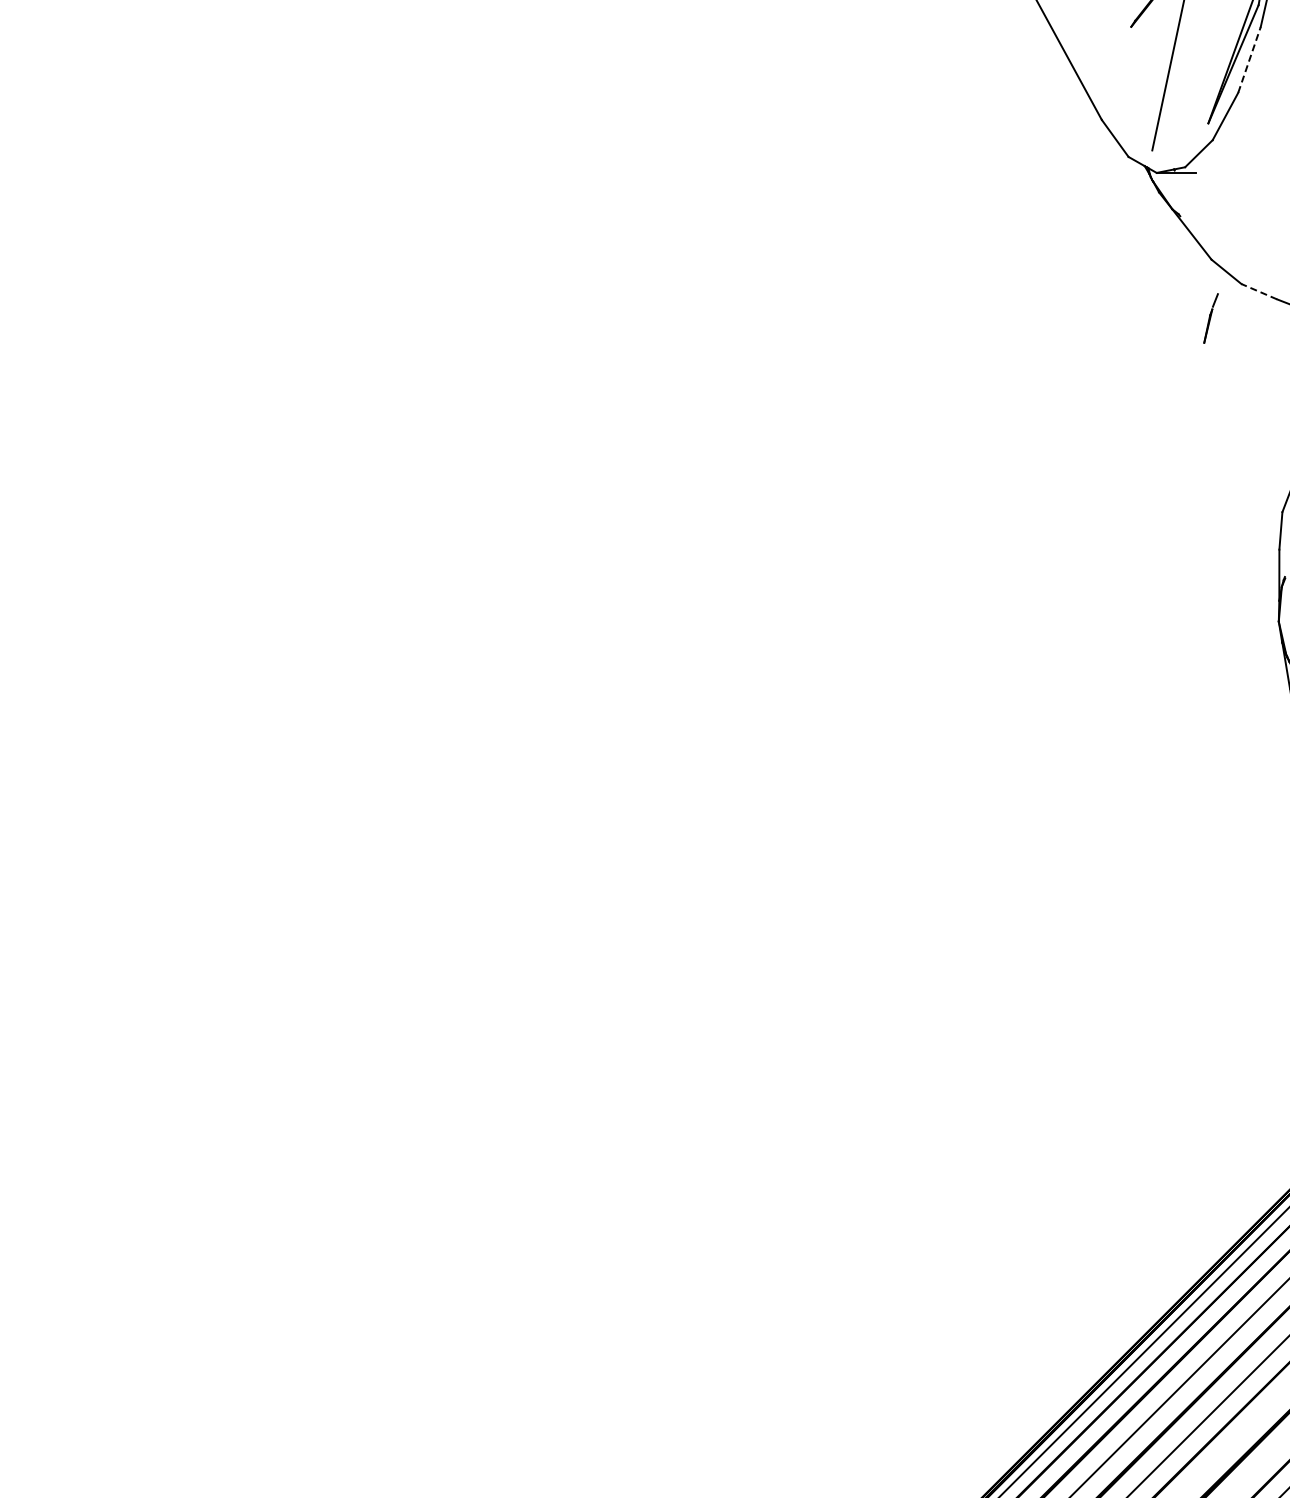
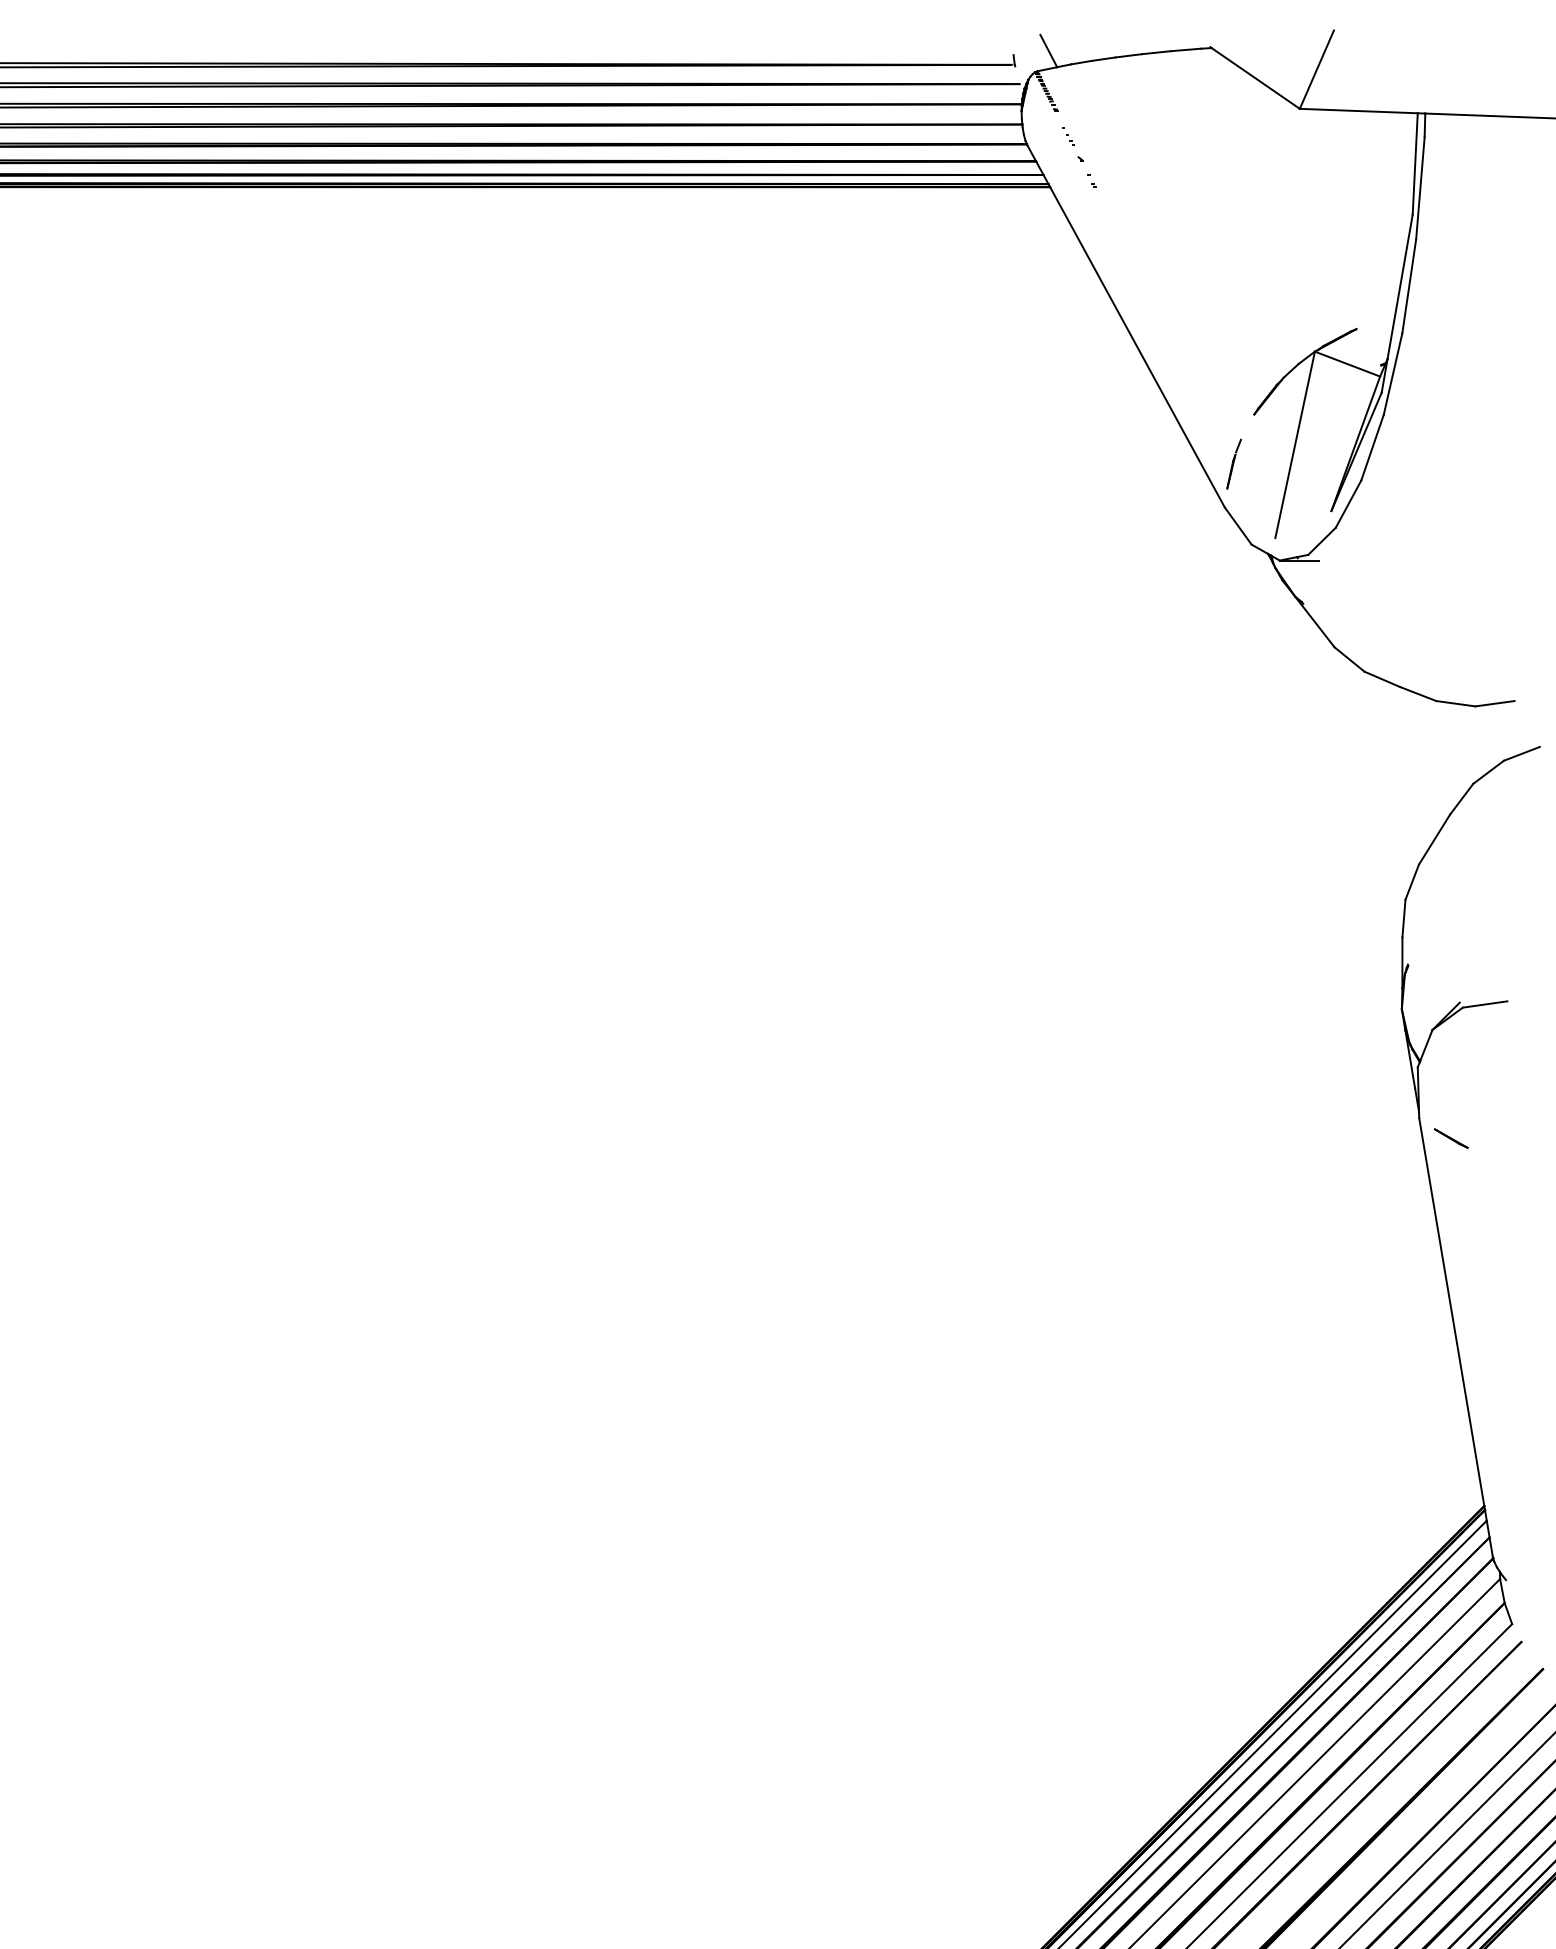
line: (1249, 59) -> (1372, 447), dashed -> solid
line: (1258, 291) -> (1381, 679), dashed -> solid
part: (1210, 317) -> (1233, 463), moved

